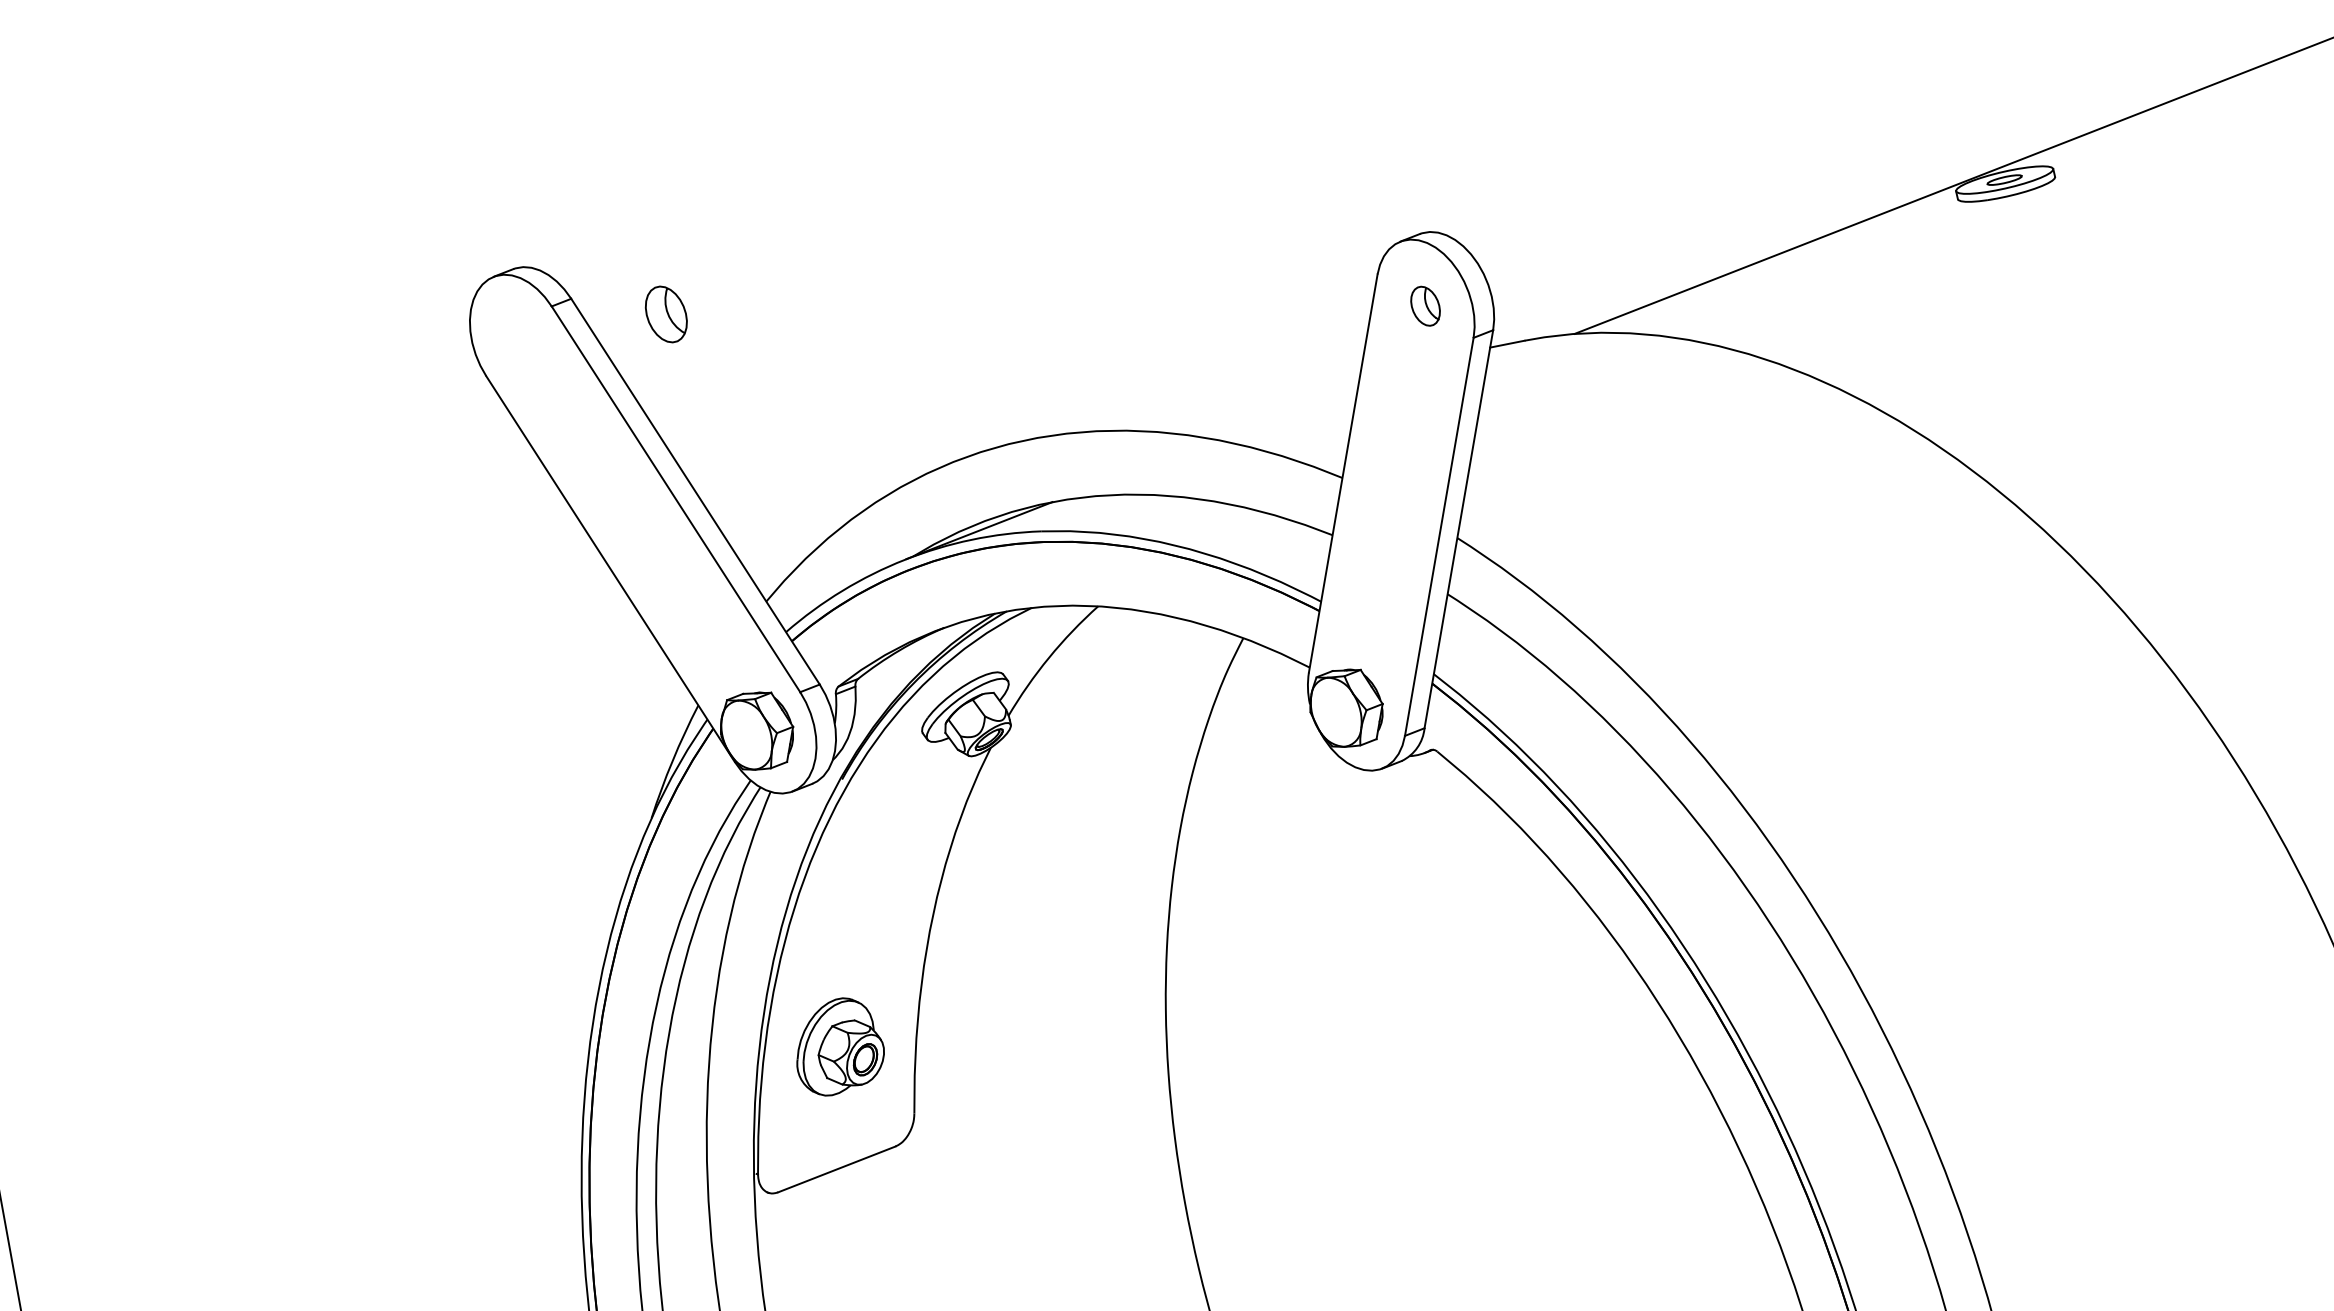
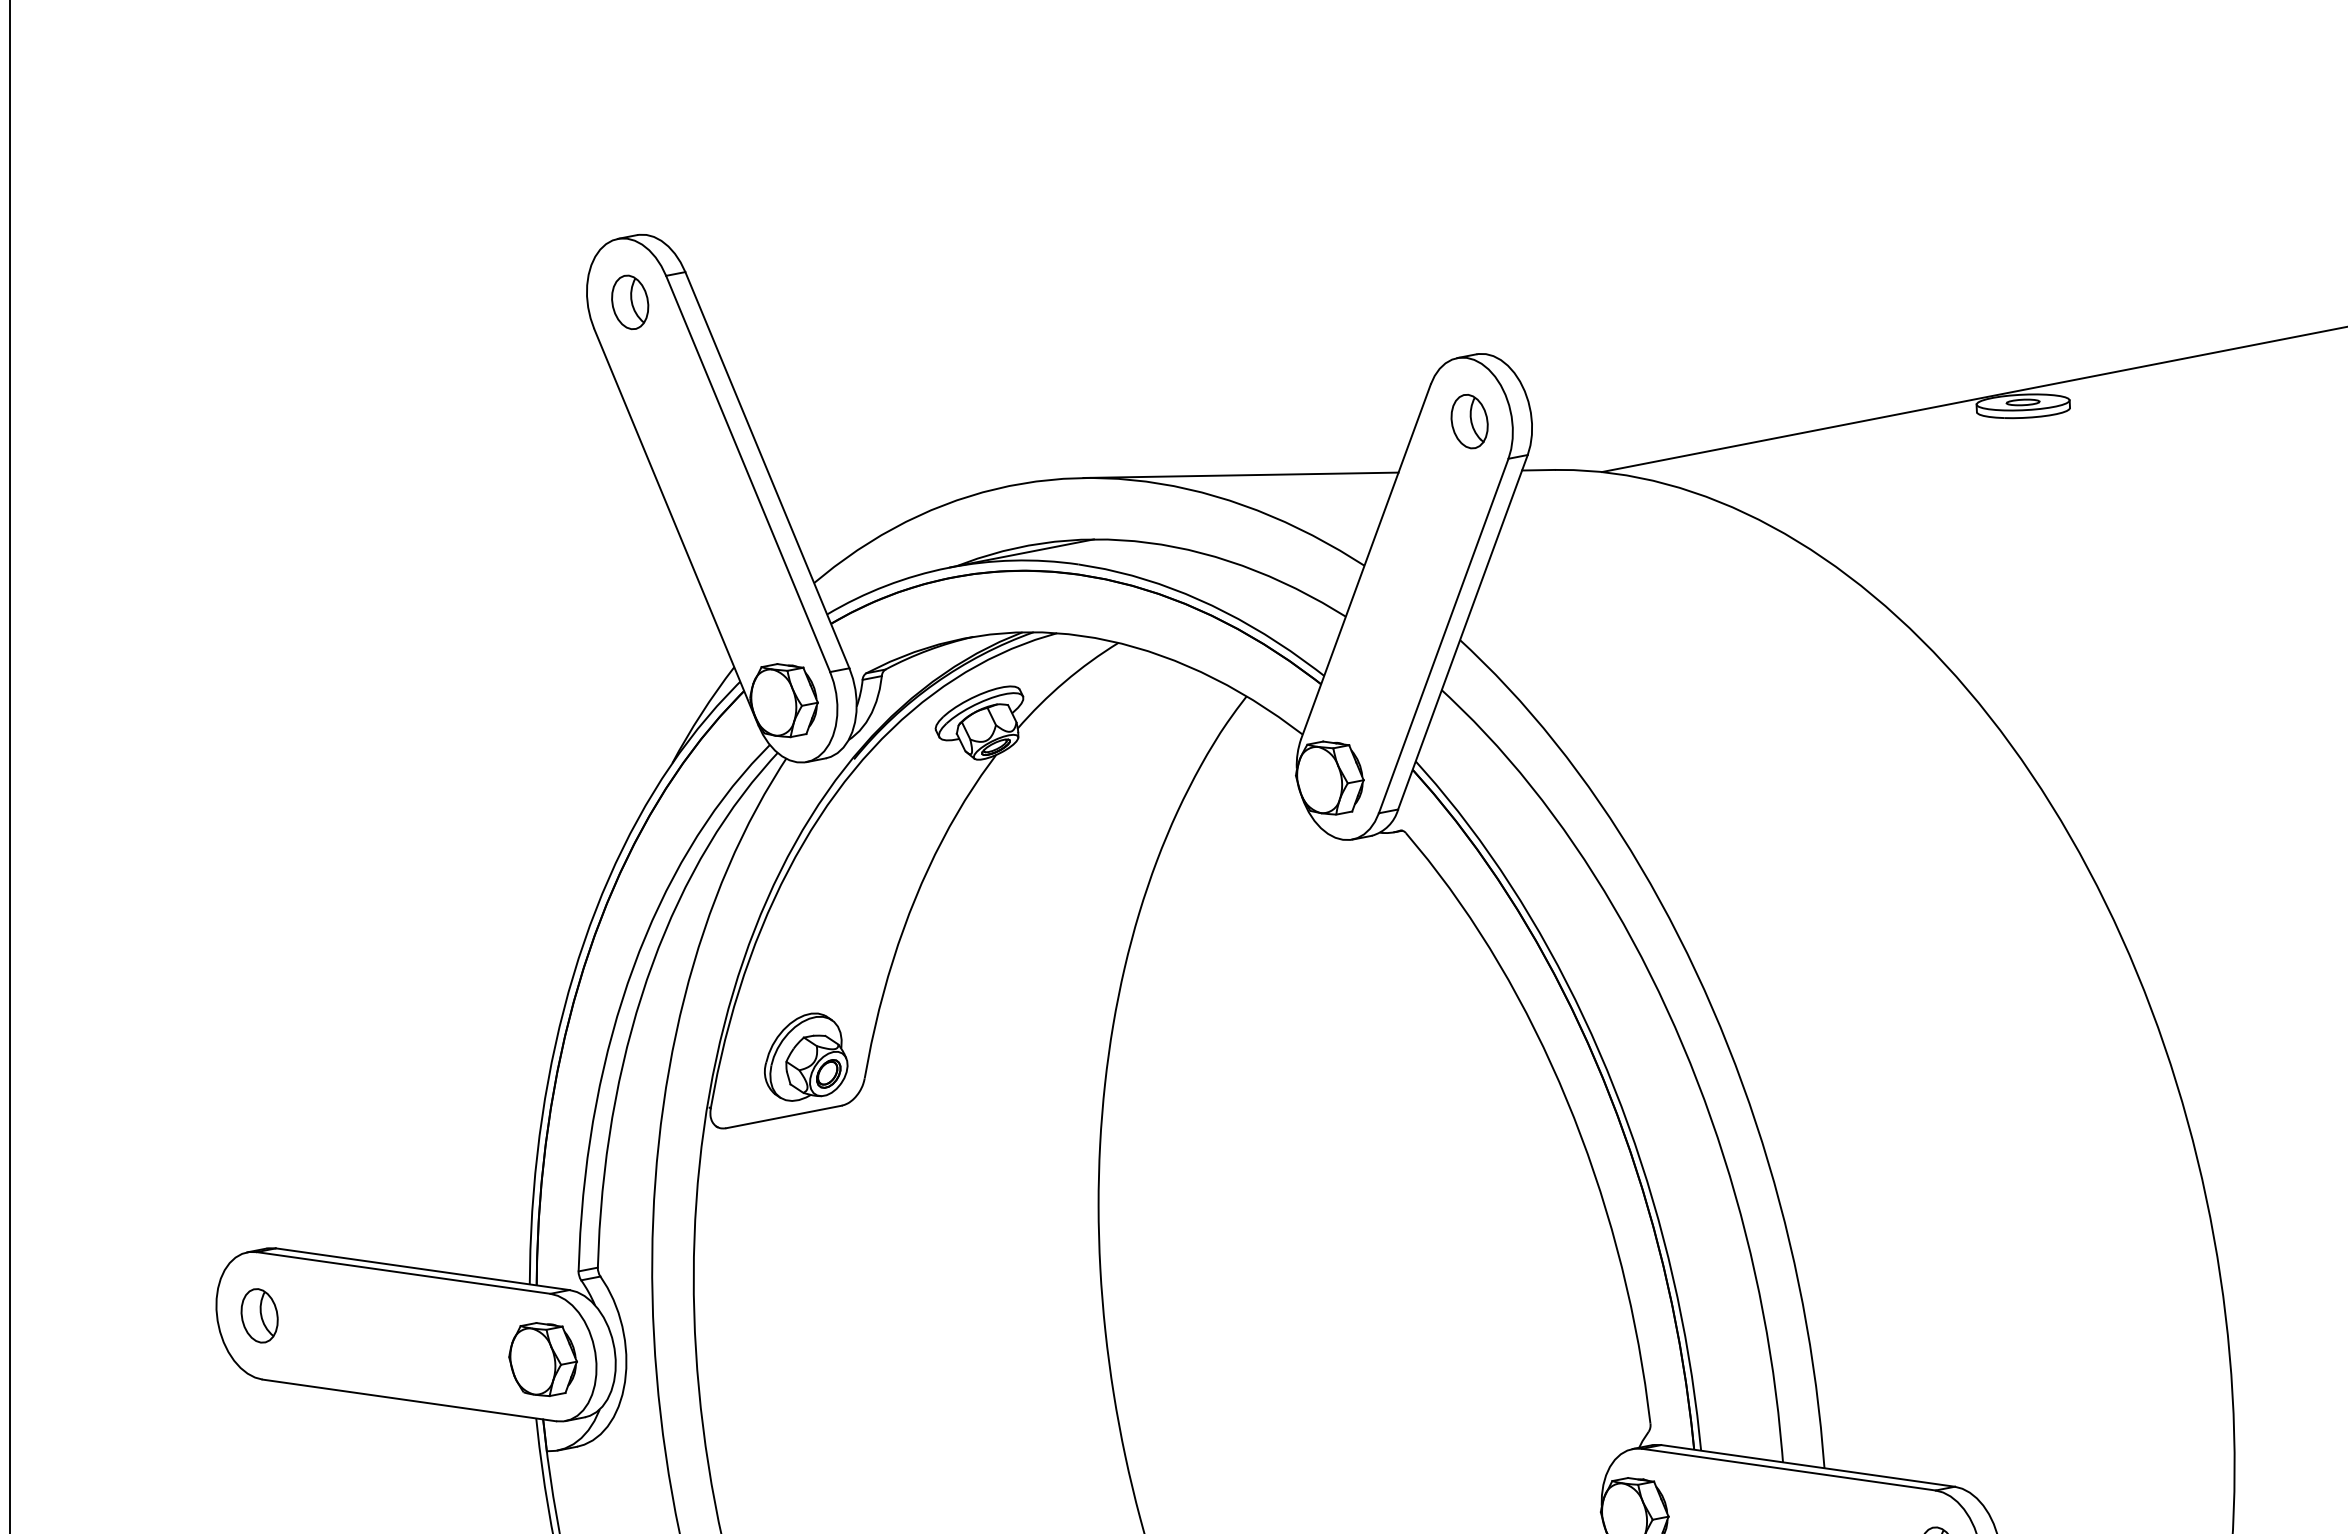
part: (1425, 306) -> (1469, 421), size x1.43
part: (666, 314) -> (630, 302), moved
line: (1194, 405) -> (1240, 474), added
part: (838, 1045) -> (806, 1056), moved

